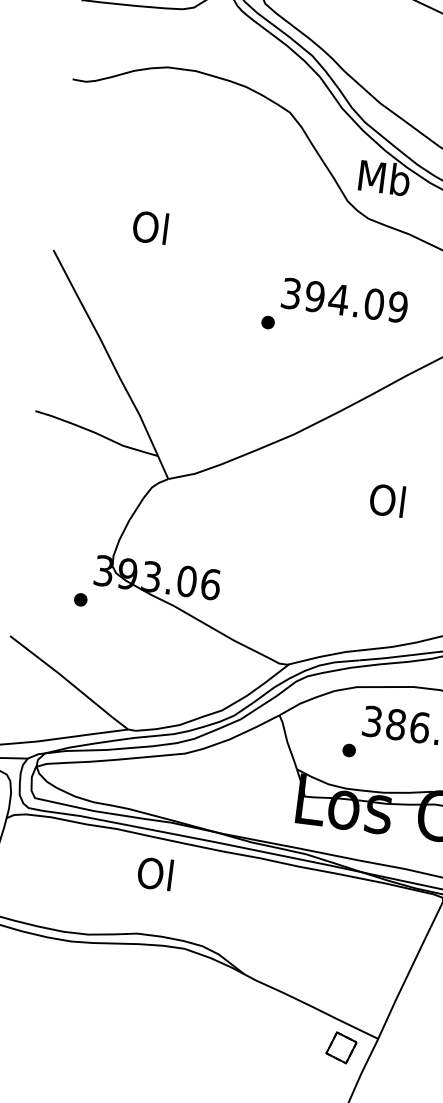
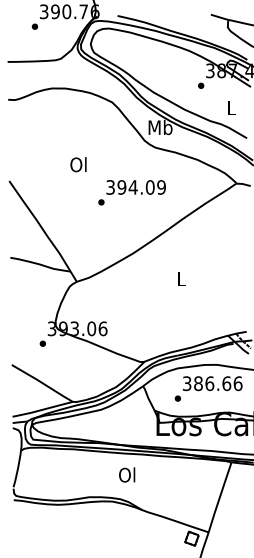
text: (150, 227) -> (78, 164), moved
text: (333, 309) -> (131, 192), moved
text: (386, 499) -> (180, 278), Ol -> L
text: (156, 872) -> (127, 474), moved

